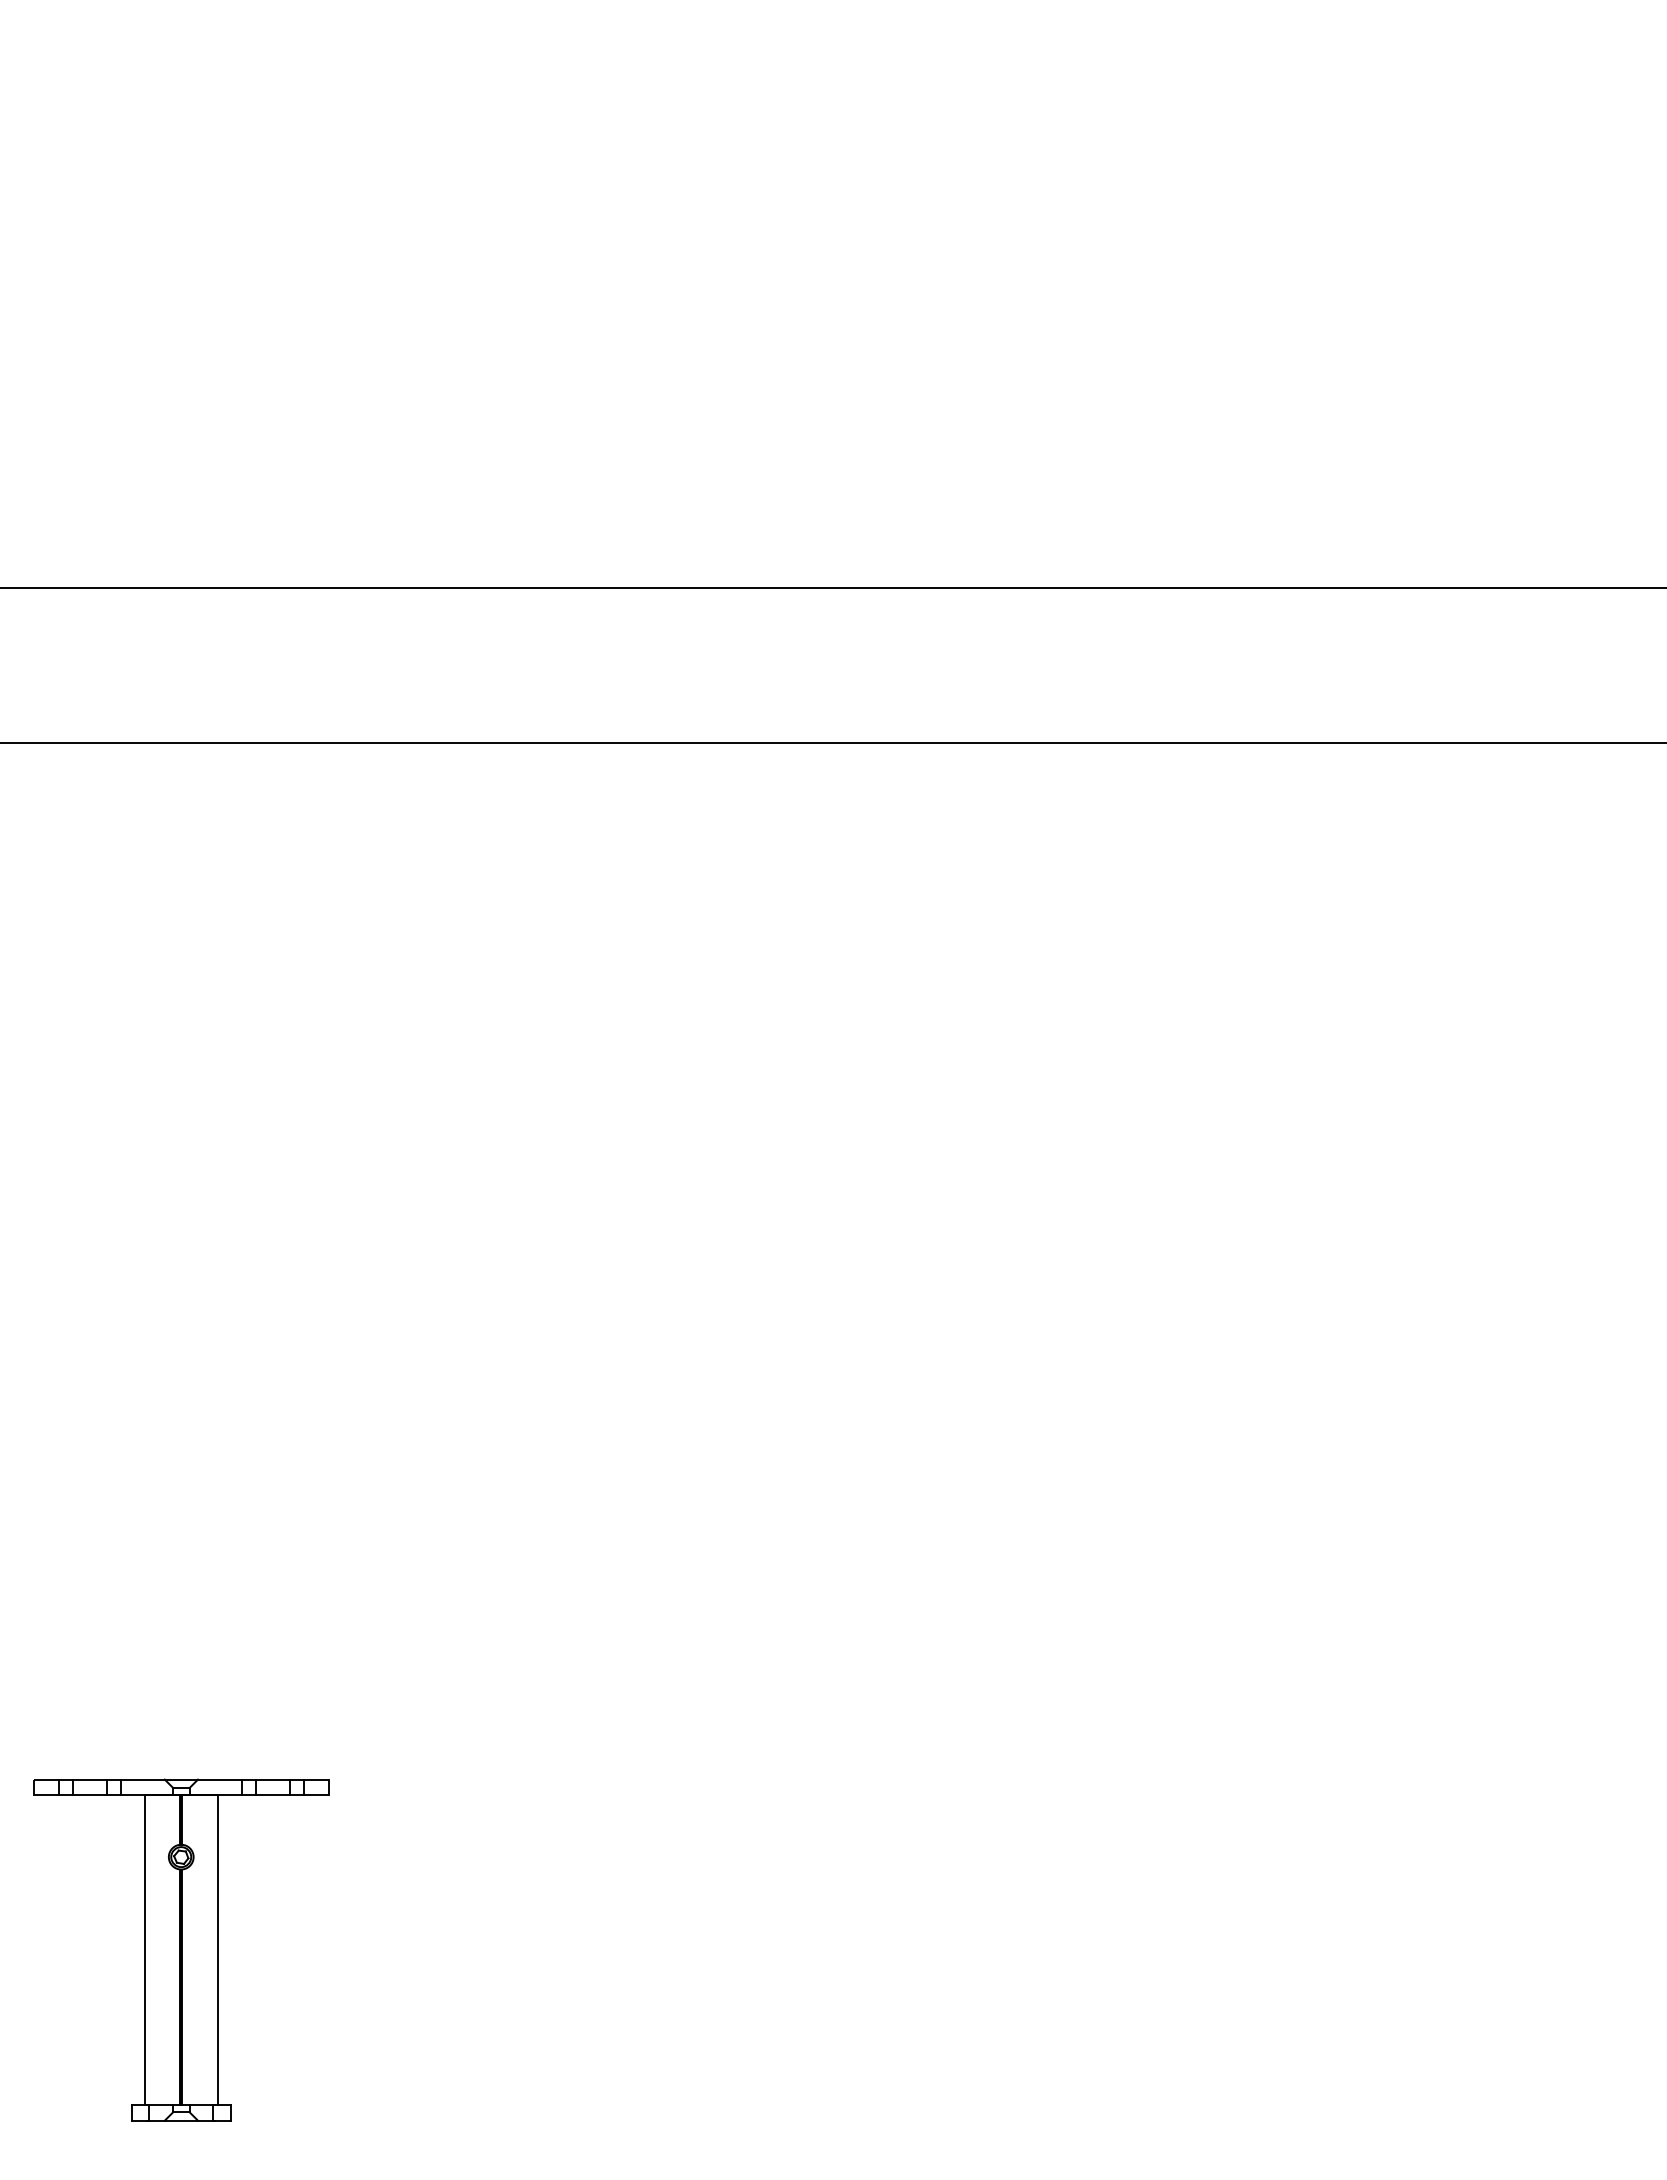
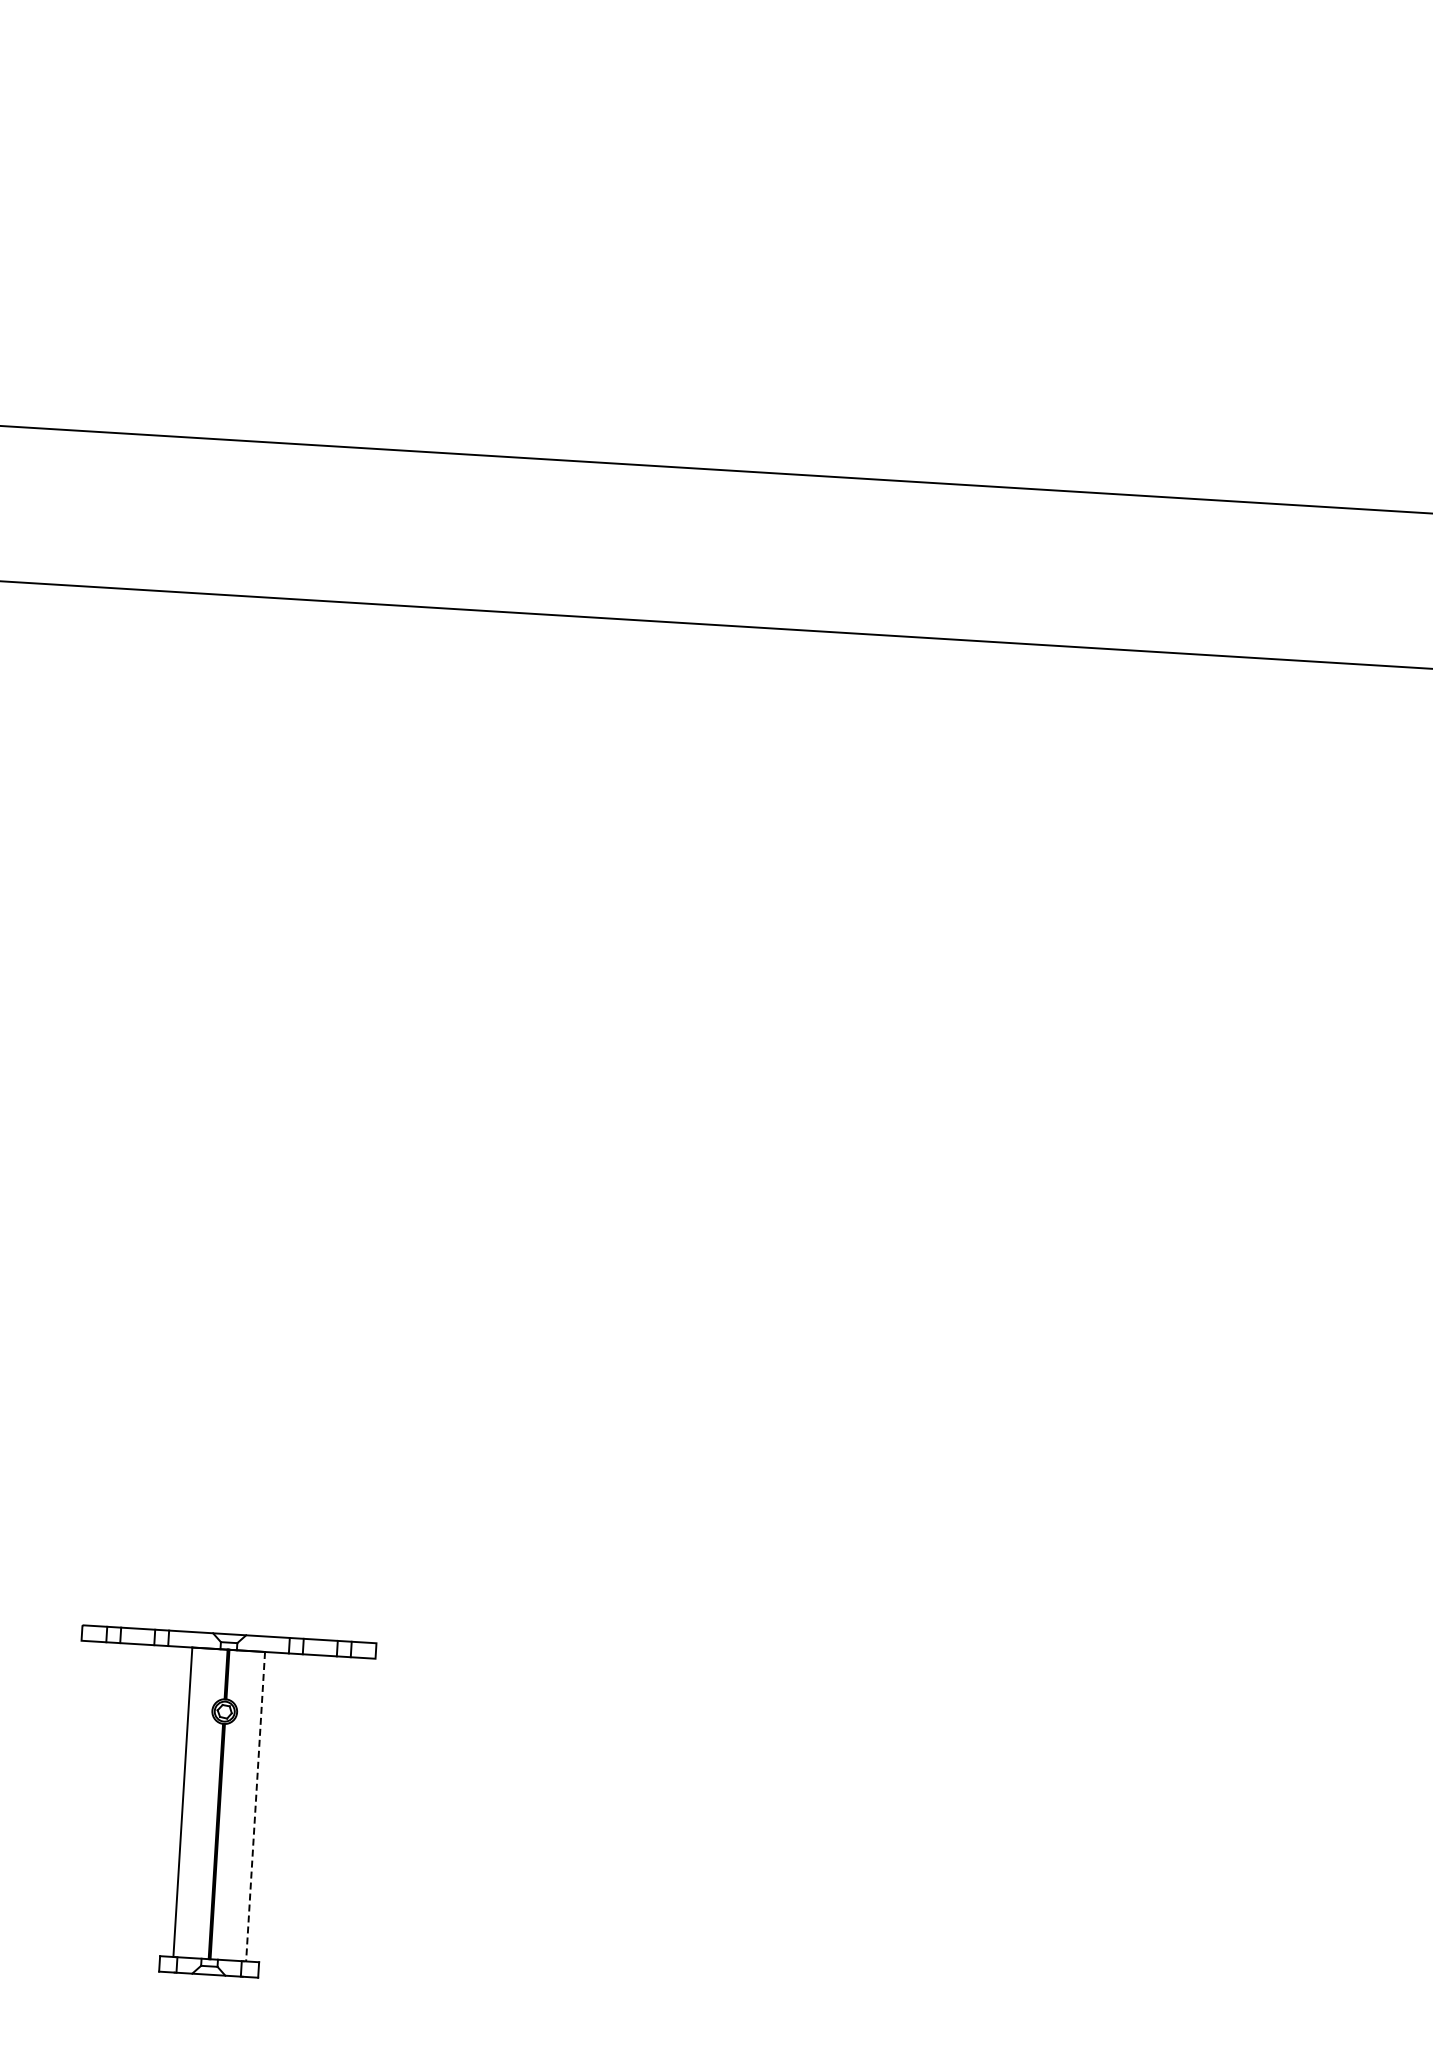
line: (217, 1950) -> (255, 1807), solid -> dashed

